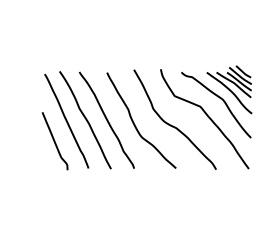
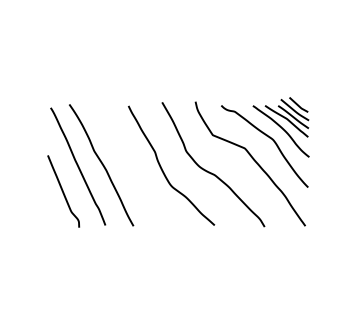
curve: (107, 119) -> (128, 164), removed

